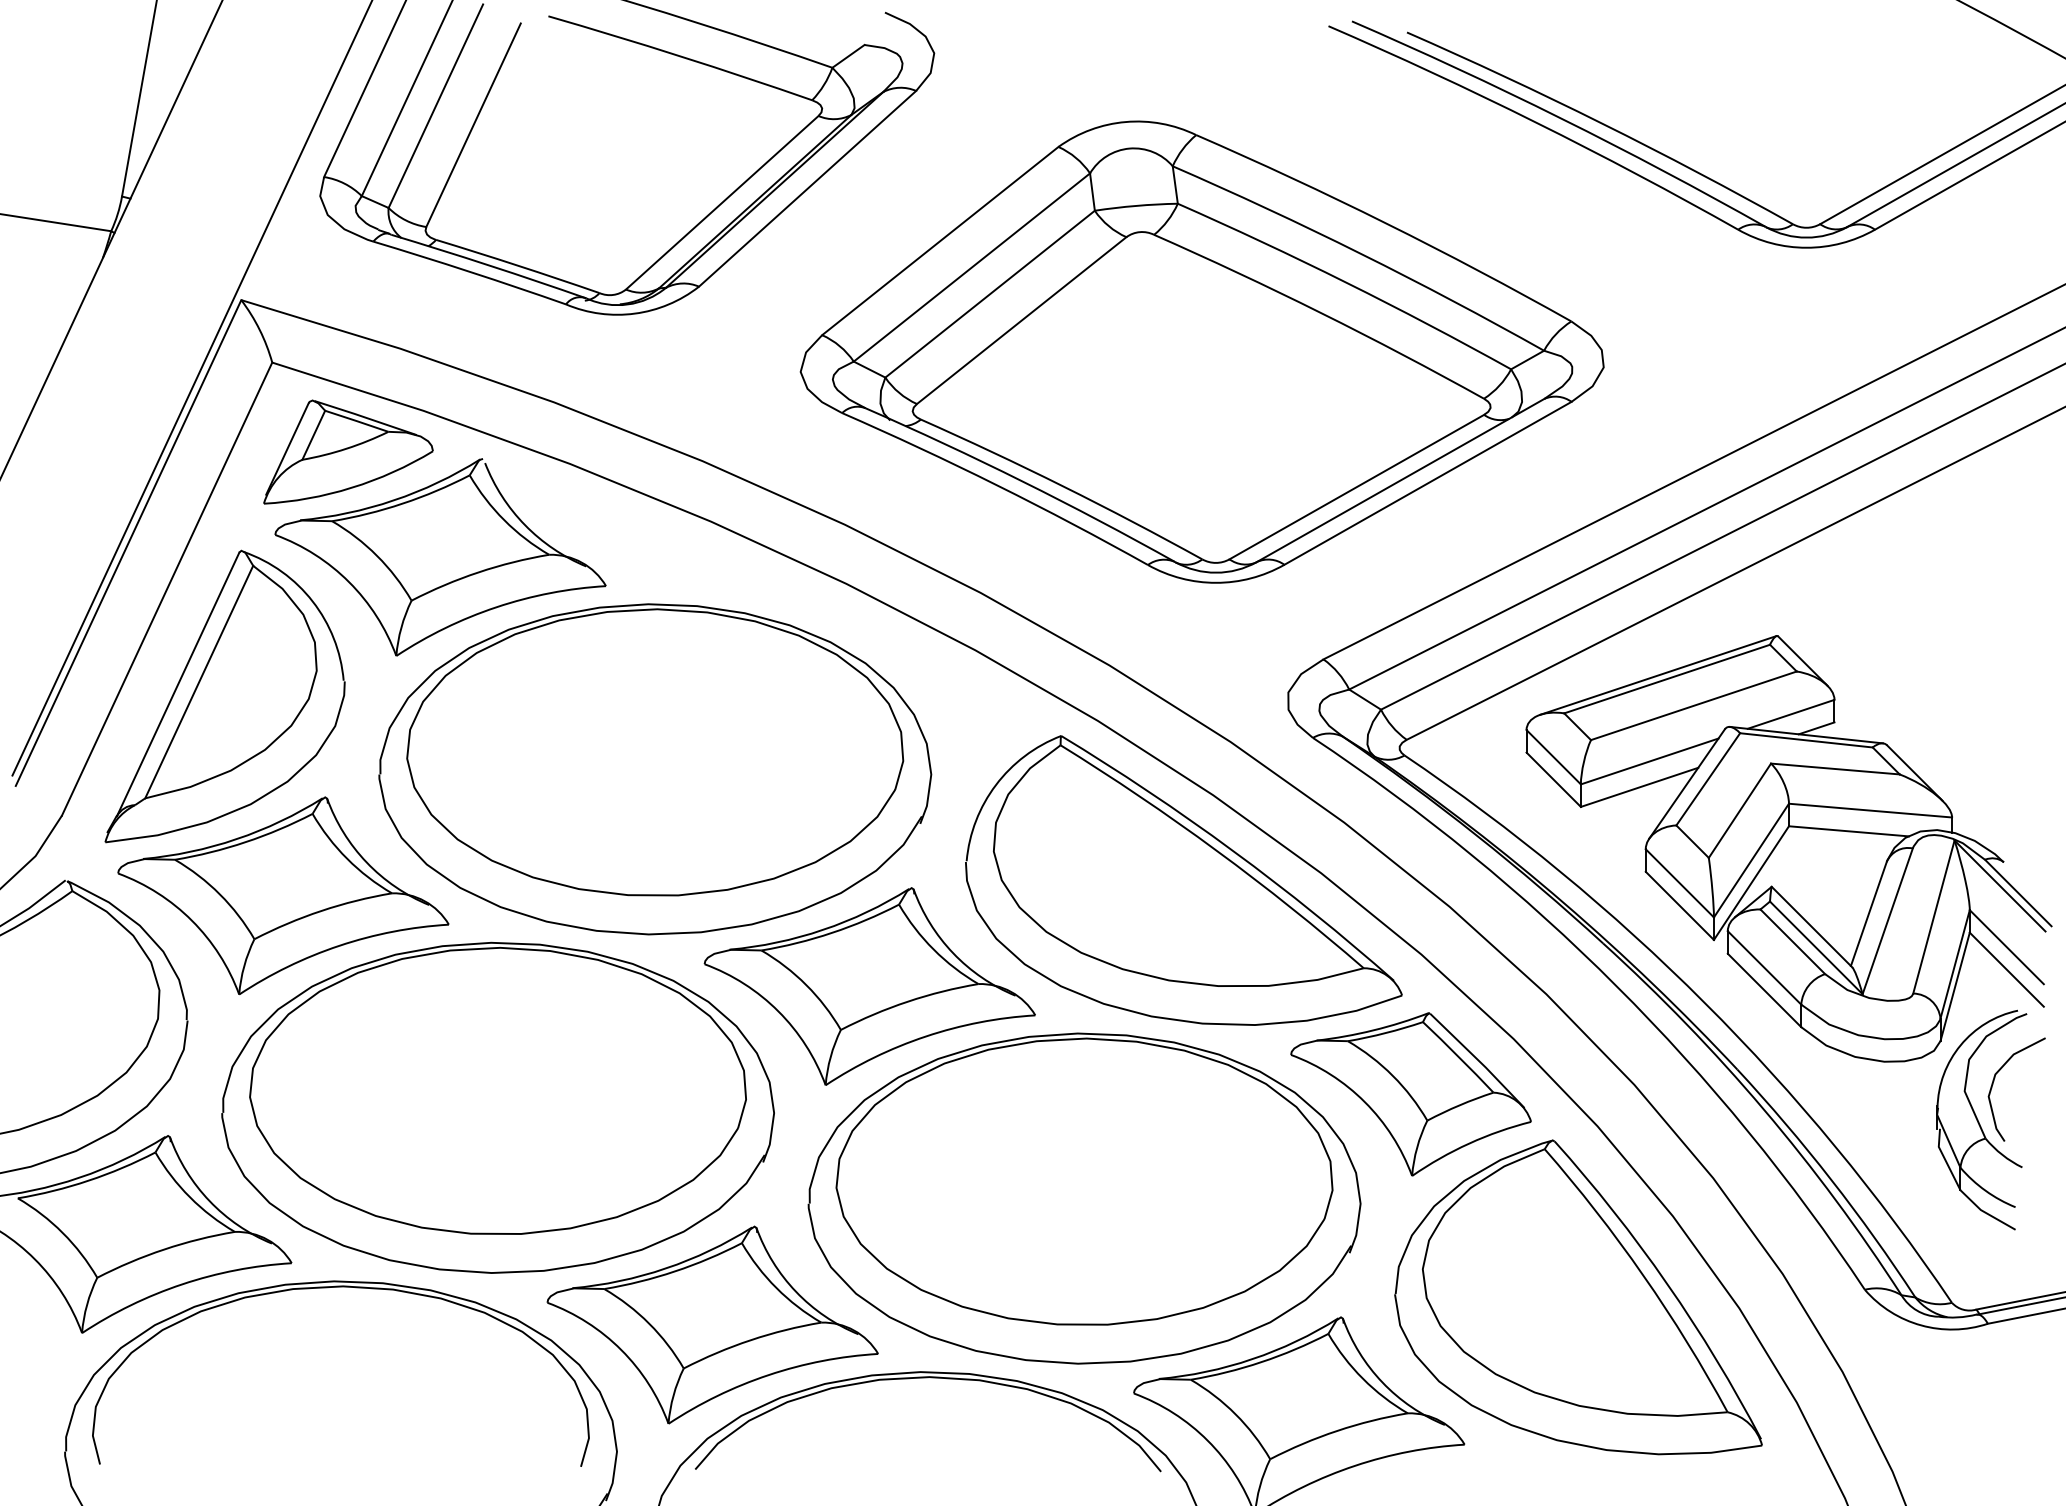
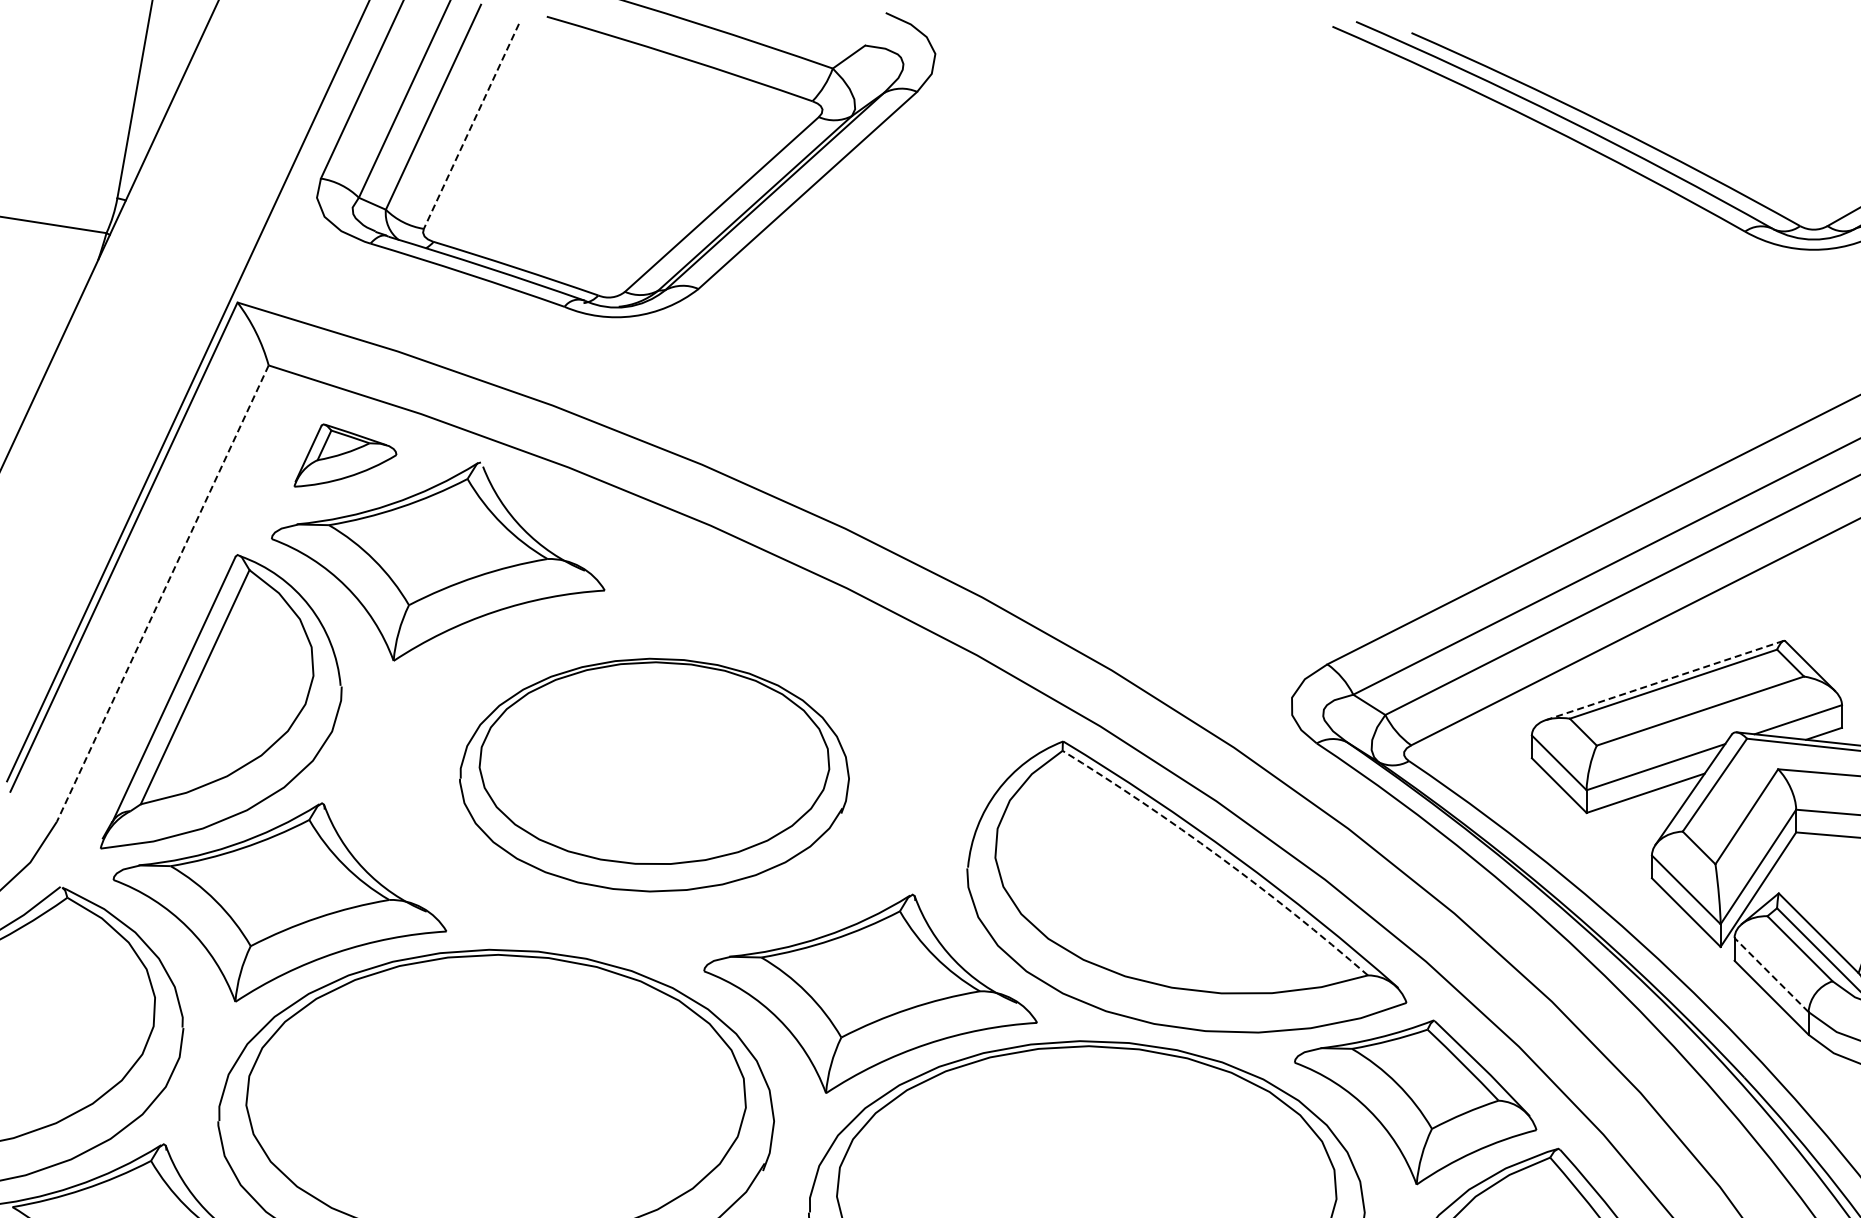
line: (473, 125) -> (471, 126), solid -> dashed
part: (1201, 351) -> (1204, 354), removed
part: (348, 451) -> (345, 454), size x0.6
line: (167, 589) -> (163, 593), solid -> dashed
line: (1657, 675) -> (1663, 680), solid -> dashed
part: (655, 769) -> (654, 775), size x0.7
arc: (1216, 850) -> (1219, 856), solid -> dashed
line: (1764, 967) -> (1771, 974), solid -> dashed

